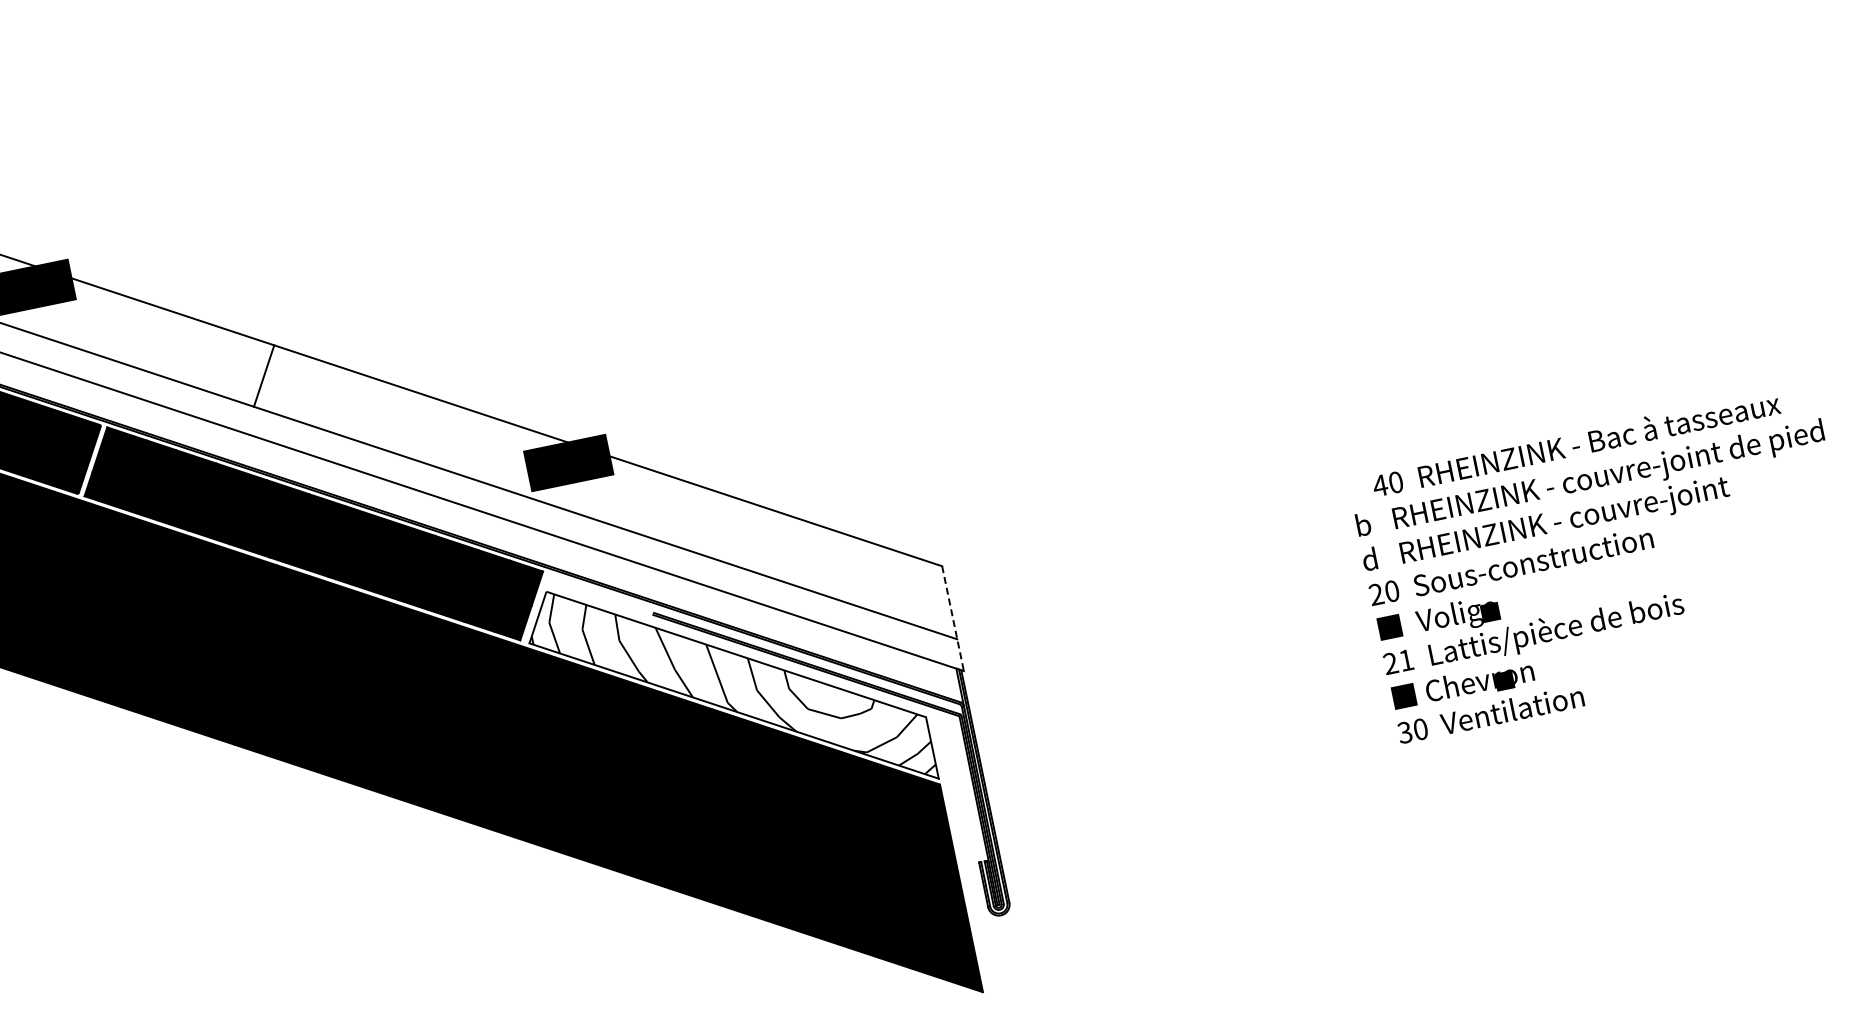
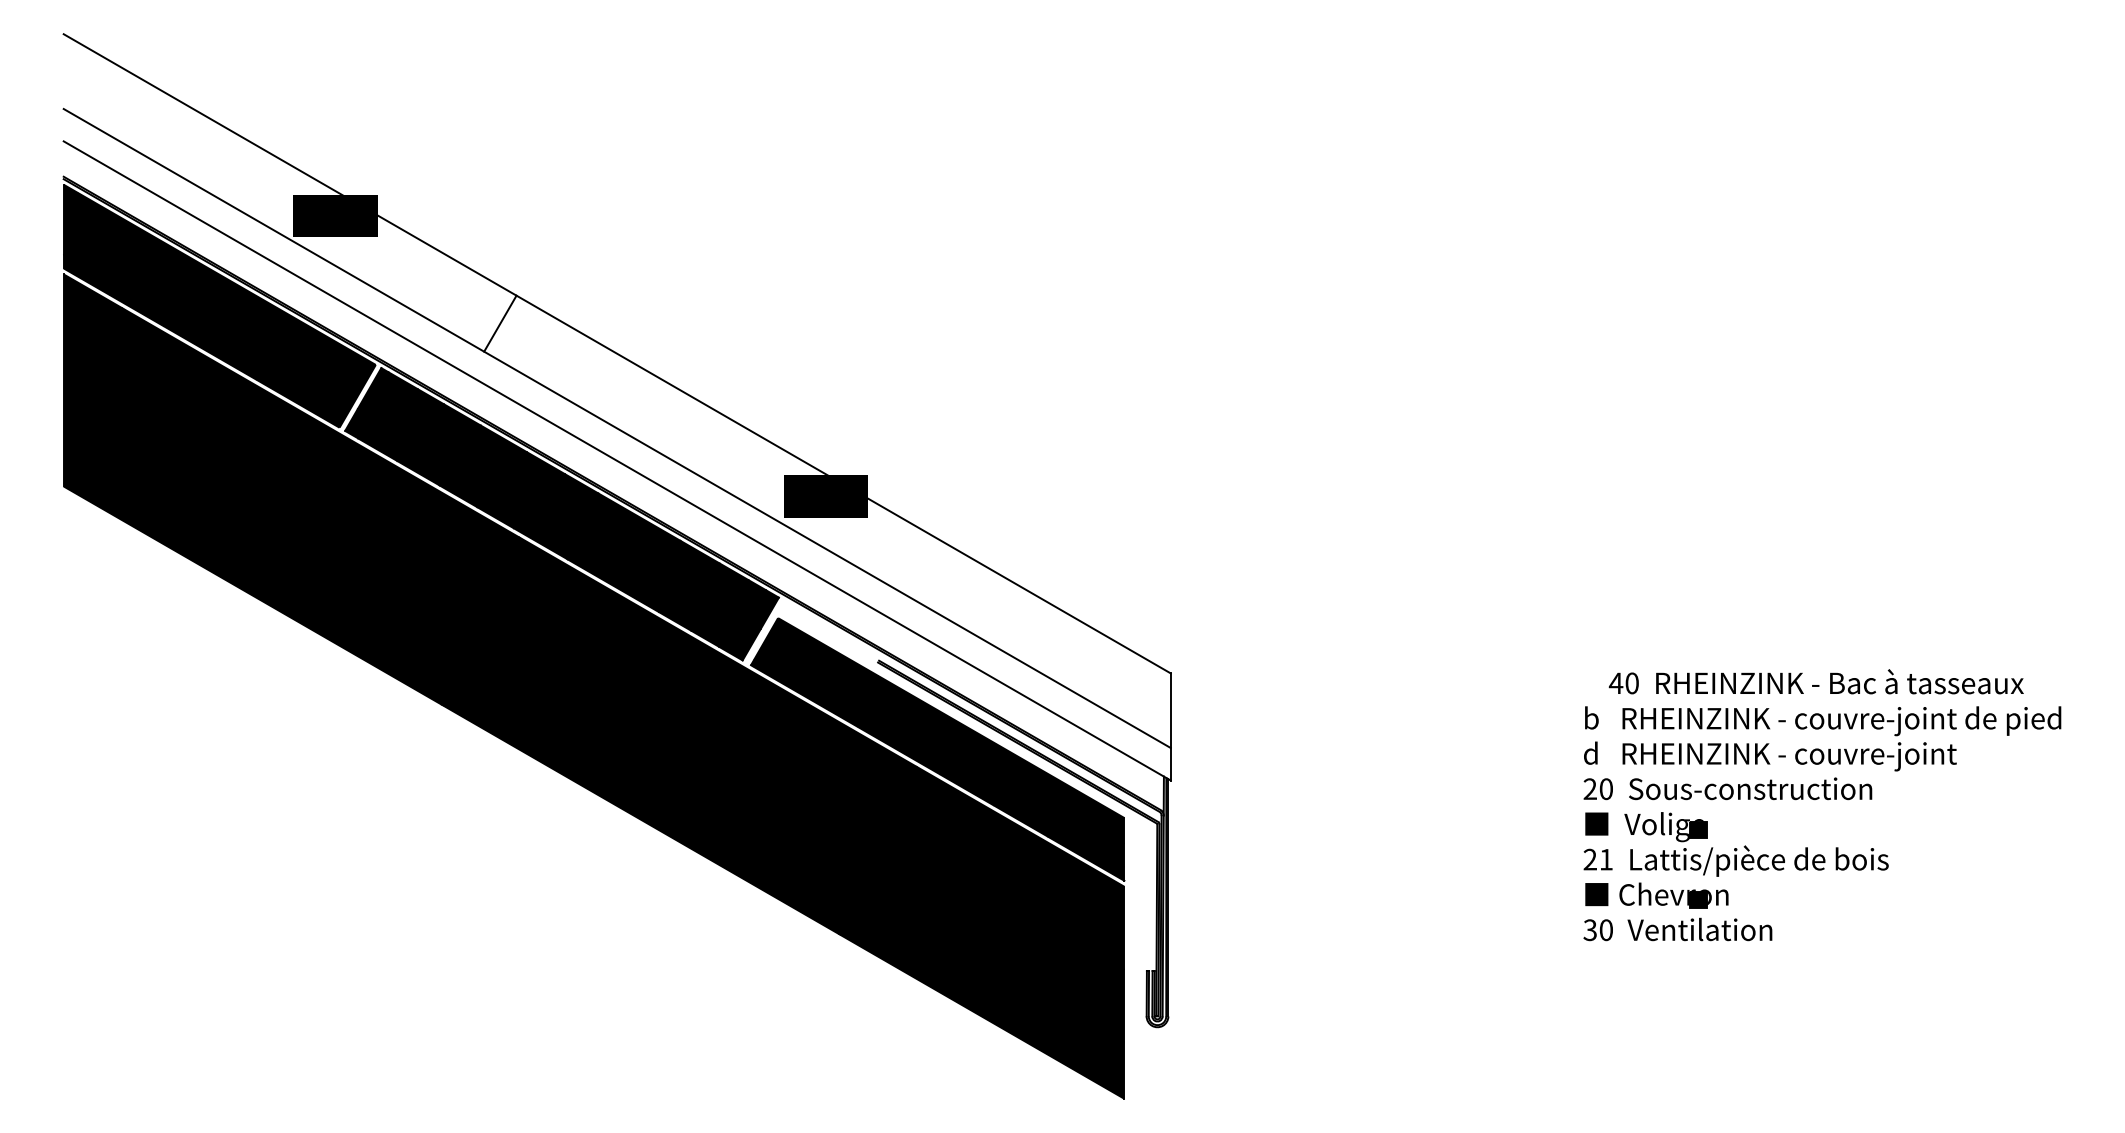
line: (264, 375) -> (500, 323), moved
line: (952, 618) -> (1170, 726), dashed -> solid
fill: (729, 688) -> (937, 749), added

